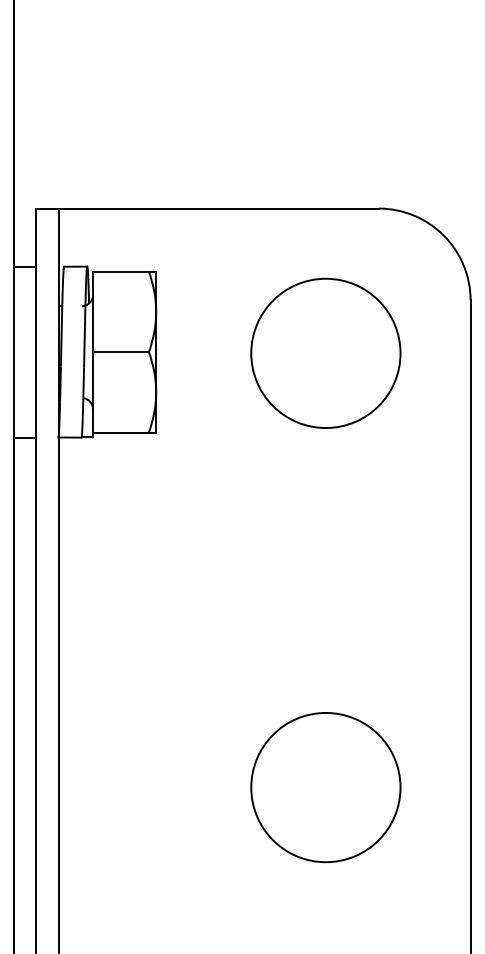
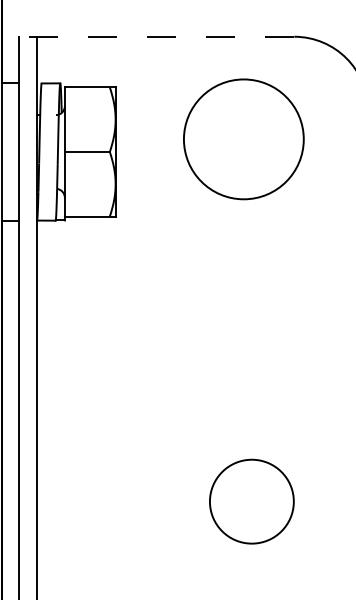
line: (207, 208) -> (156, 36), solid -> dashed
circle: (325, 352) -> (243, 138), moved
circle: (325, 787) -> (251, 501), size x0.7

